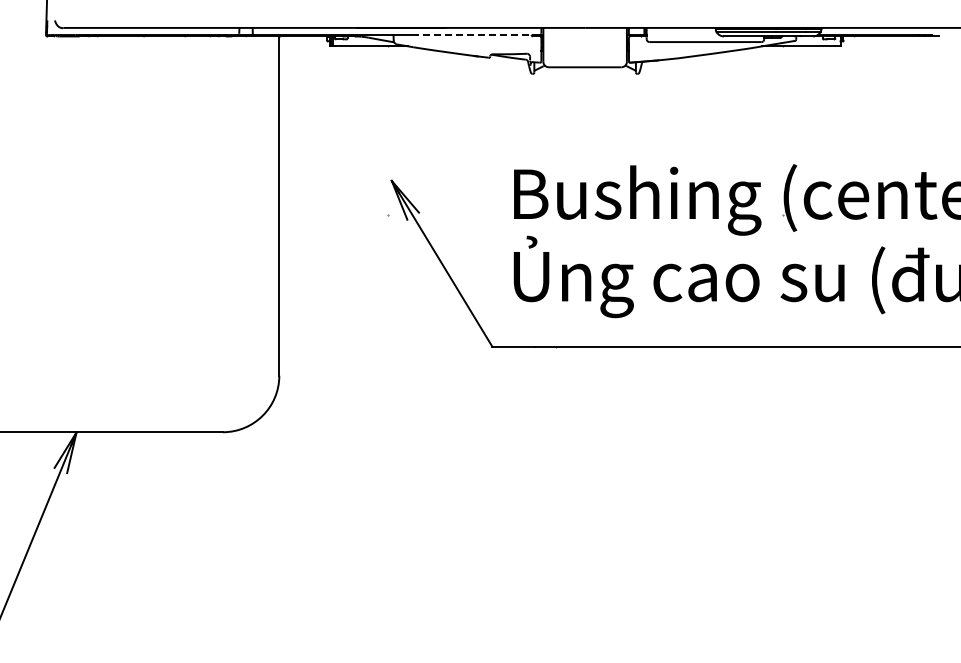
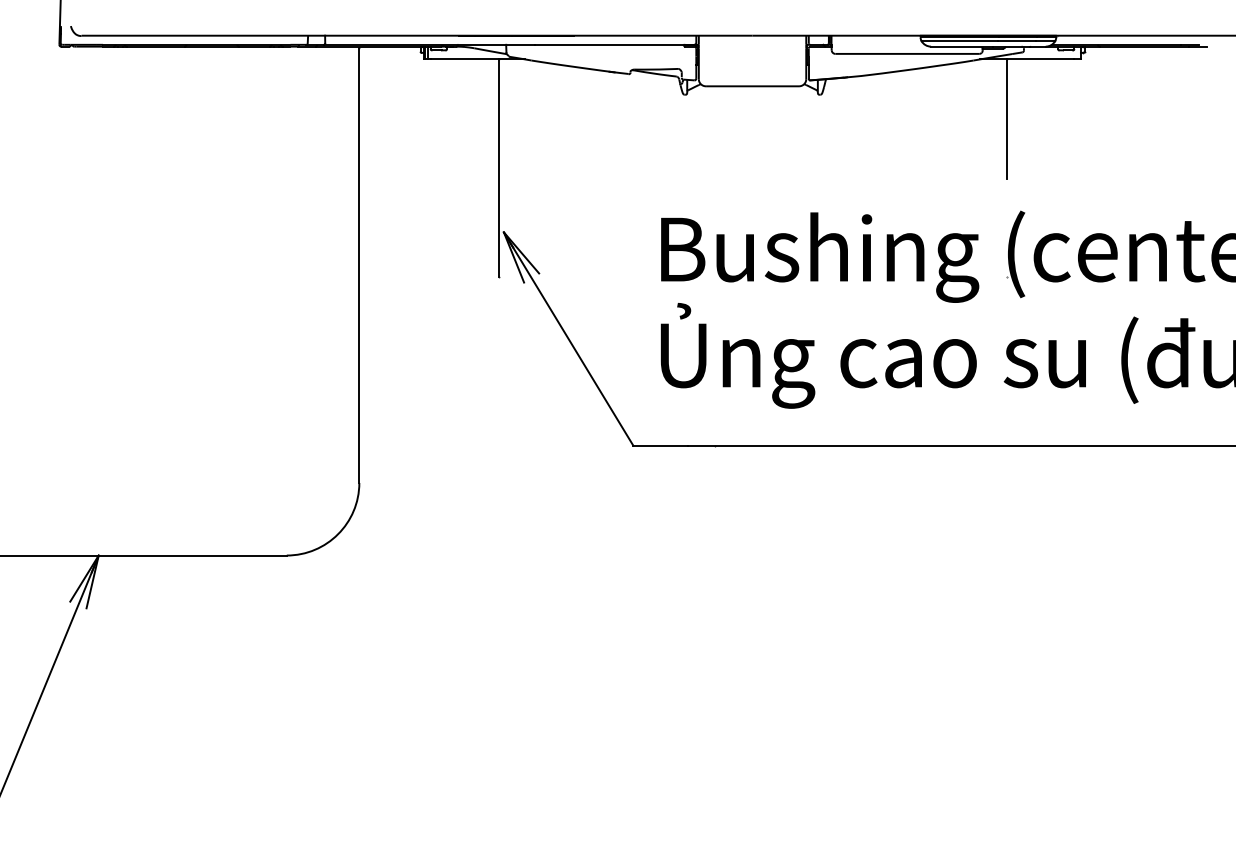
line: (477, 35) -> (614, 45), dashed -> solid
line: (782, 92) -> (1006, 118), added
line: (387, 130) -> (498, 167), added

